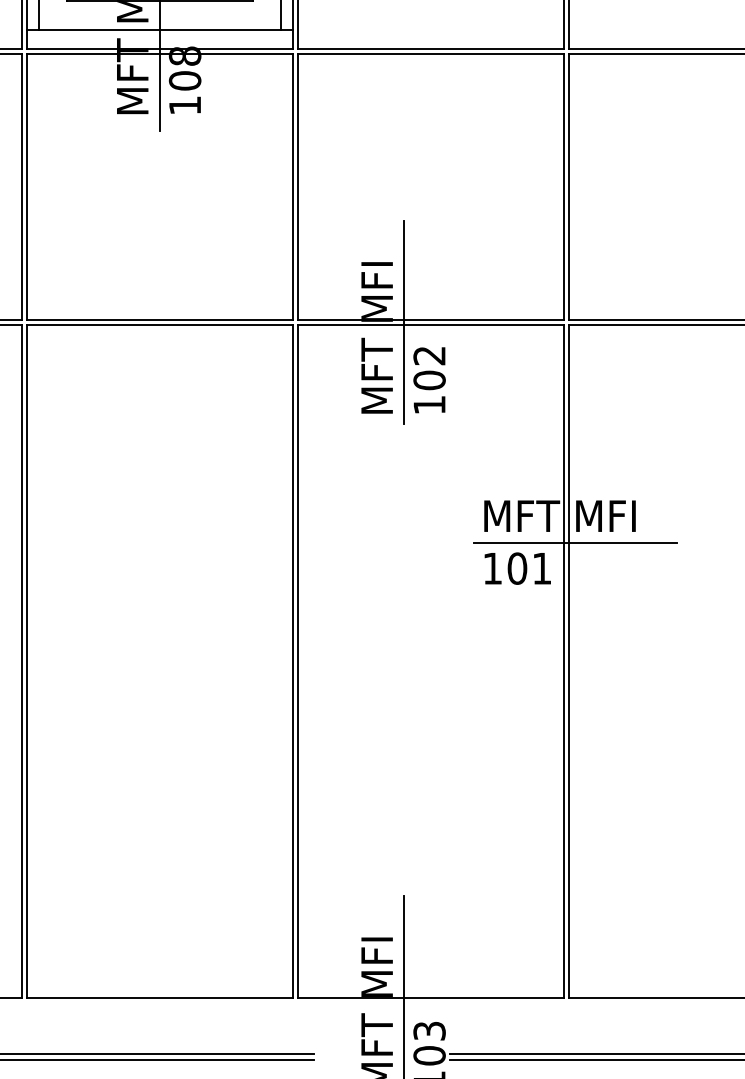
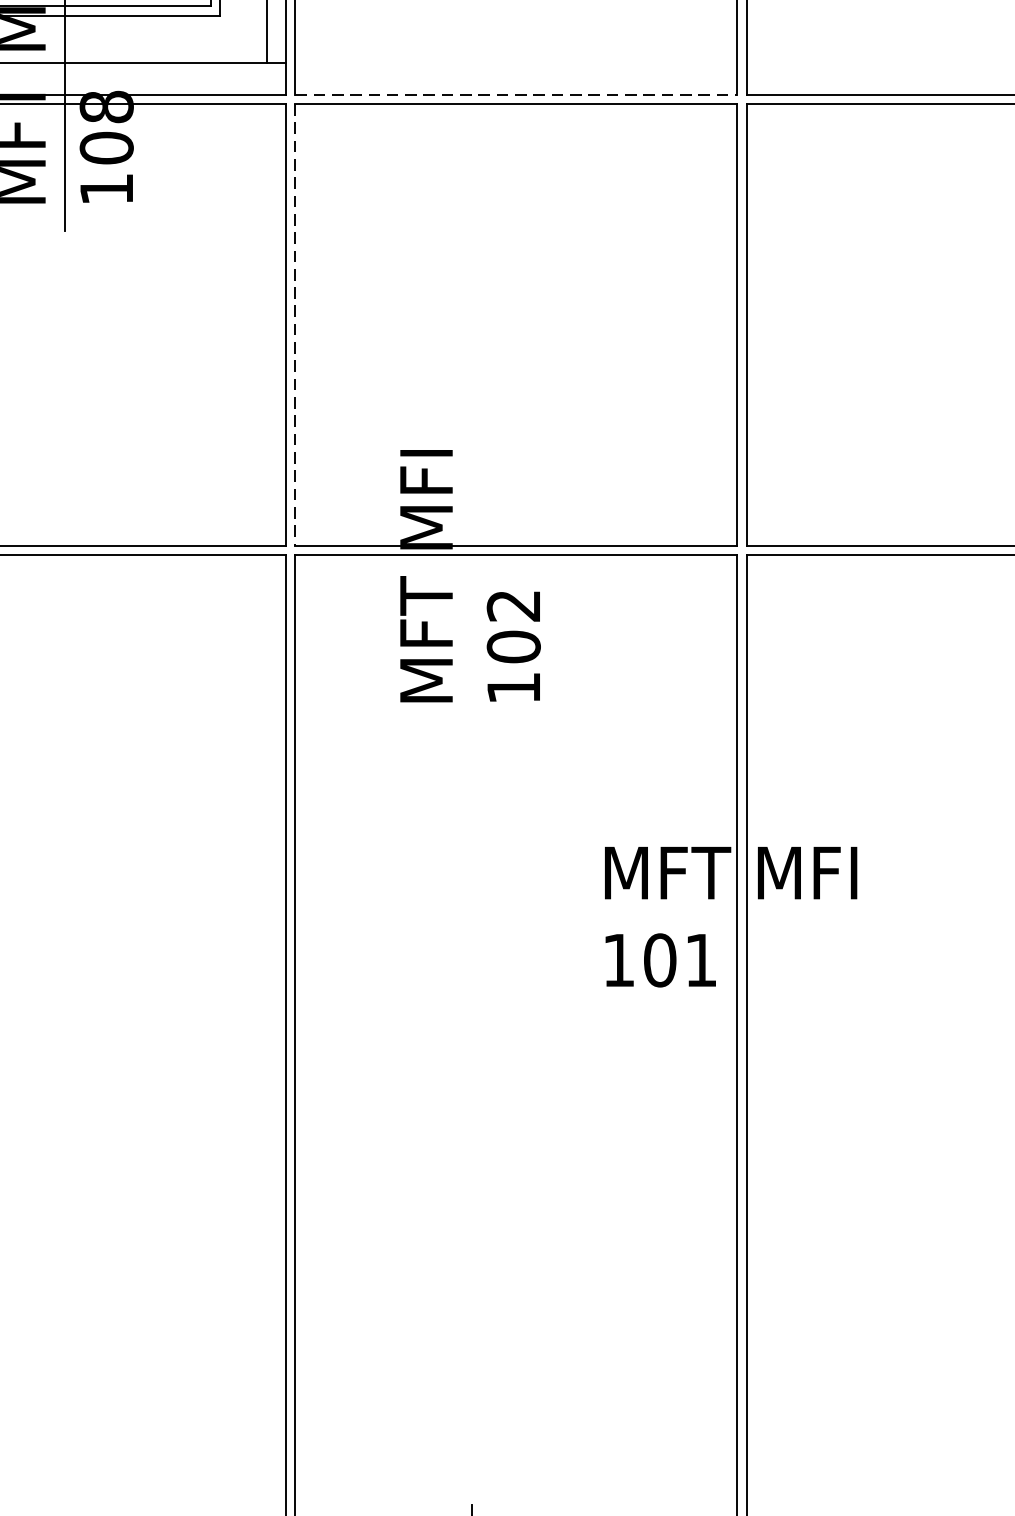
line: (431, 48) -> (517, 94), solid -> dashed
line: (298, 187) -> (295, 325), solid -> dashed
line: (404, 321) -> (472, 548), removed
line: (575, 543) -> (756, 918), removed

